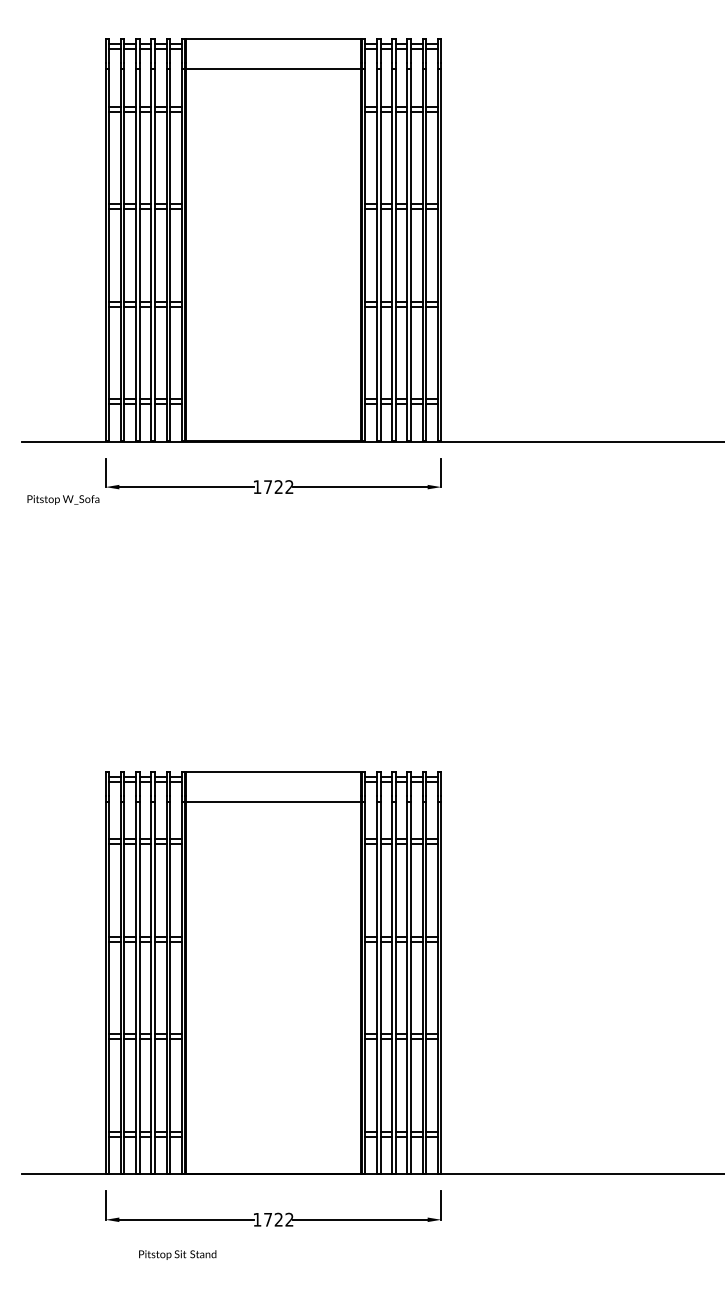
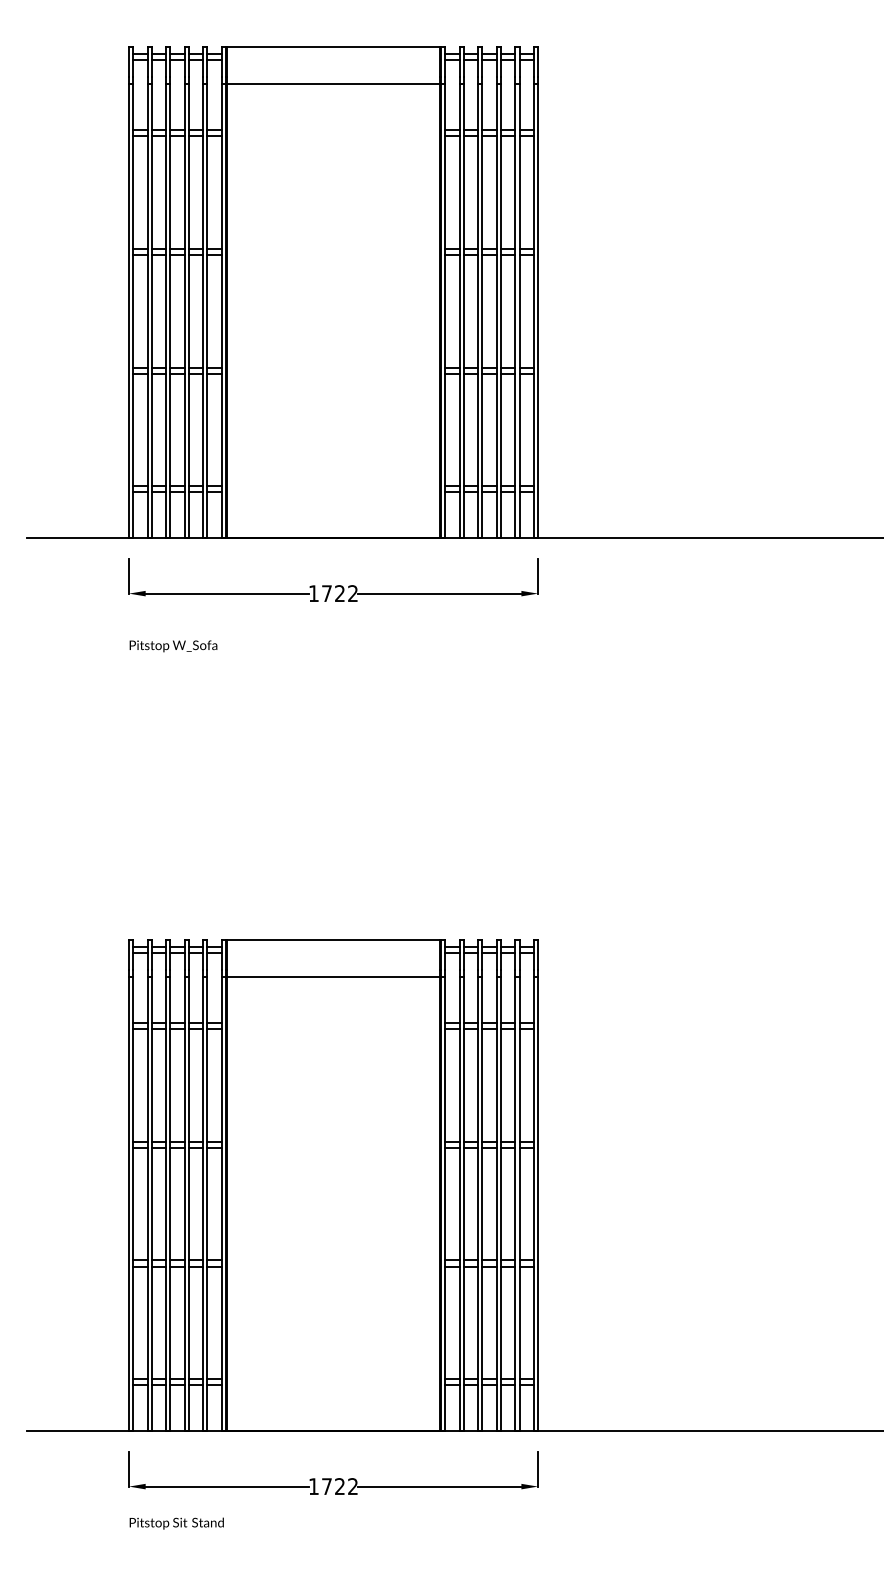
text: (63, 500) -> (173, 646), moved
text: (177, 1254) -> (176, 1523), moved

